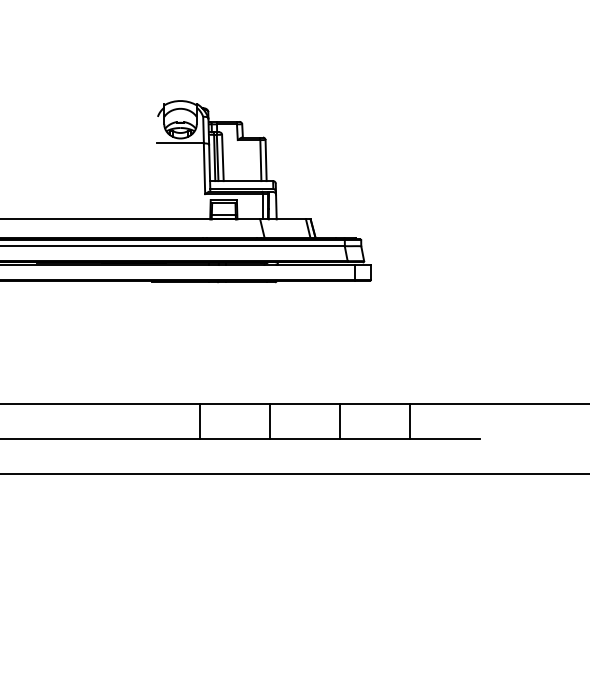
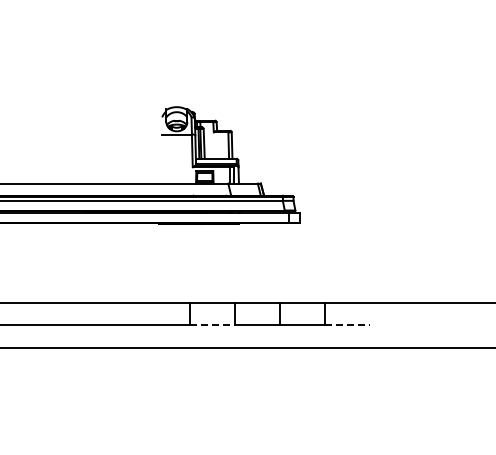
line: (235, 439) -> (212, 325), solid -> dashed
line: (444, 439) -> (347, 325), solid -> dashed

